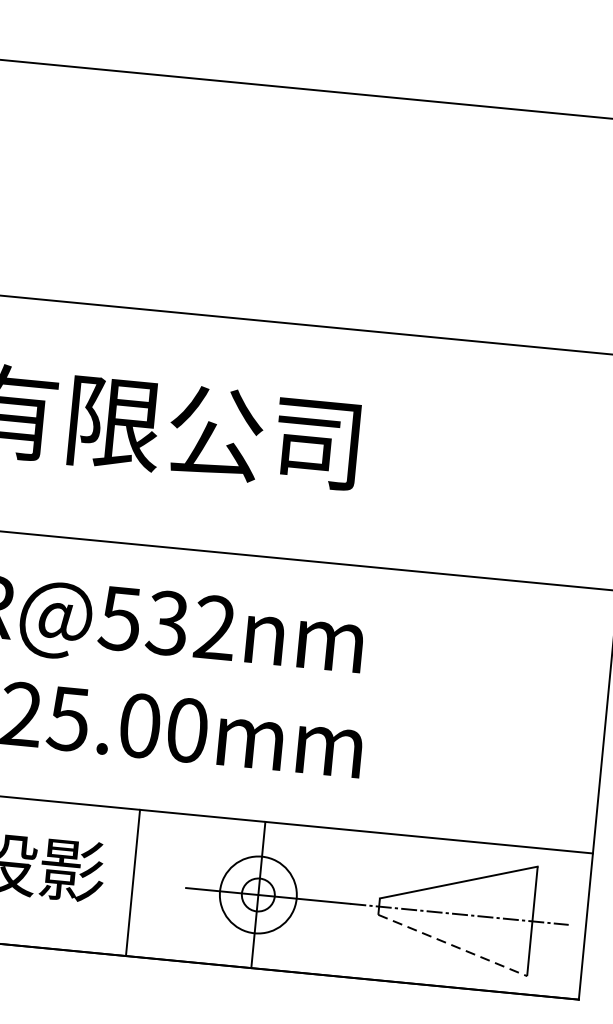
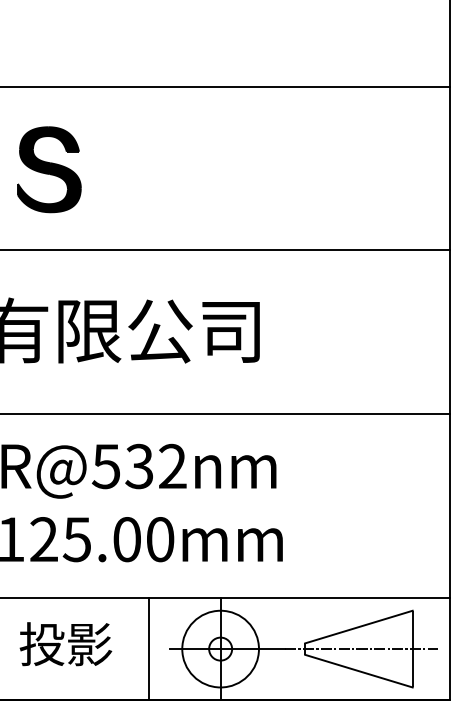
part: (80, 187) -> (49, 169), added
line: (132, 882) -> (148, 648), moved
circle: (258, 894) -> (220, 648), size x1.43
line: (453, 946) -> (359, 671), dashed -> solid

